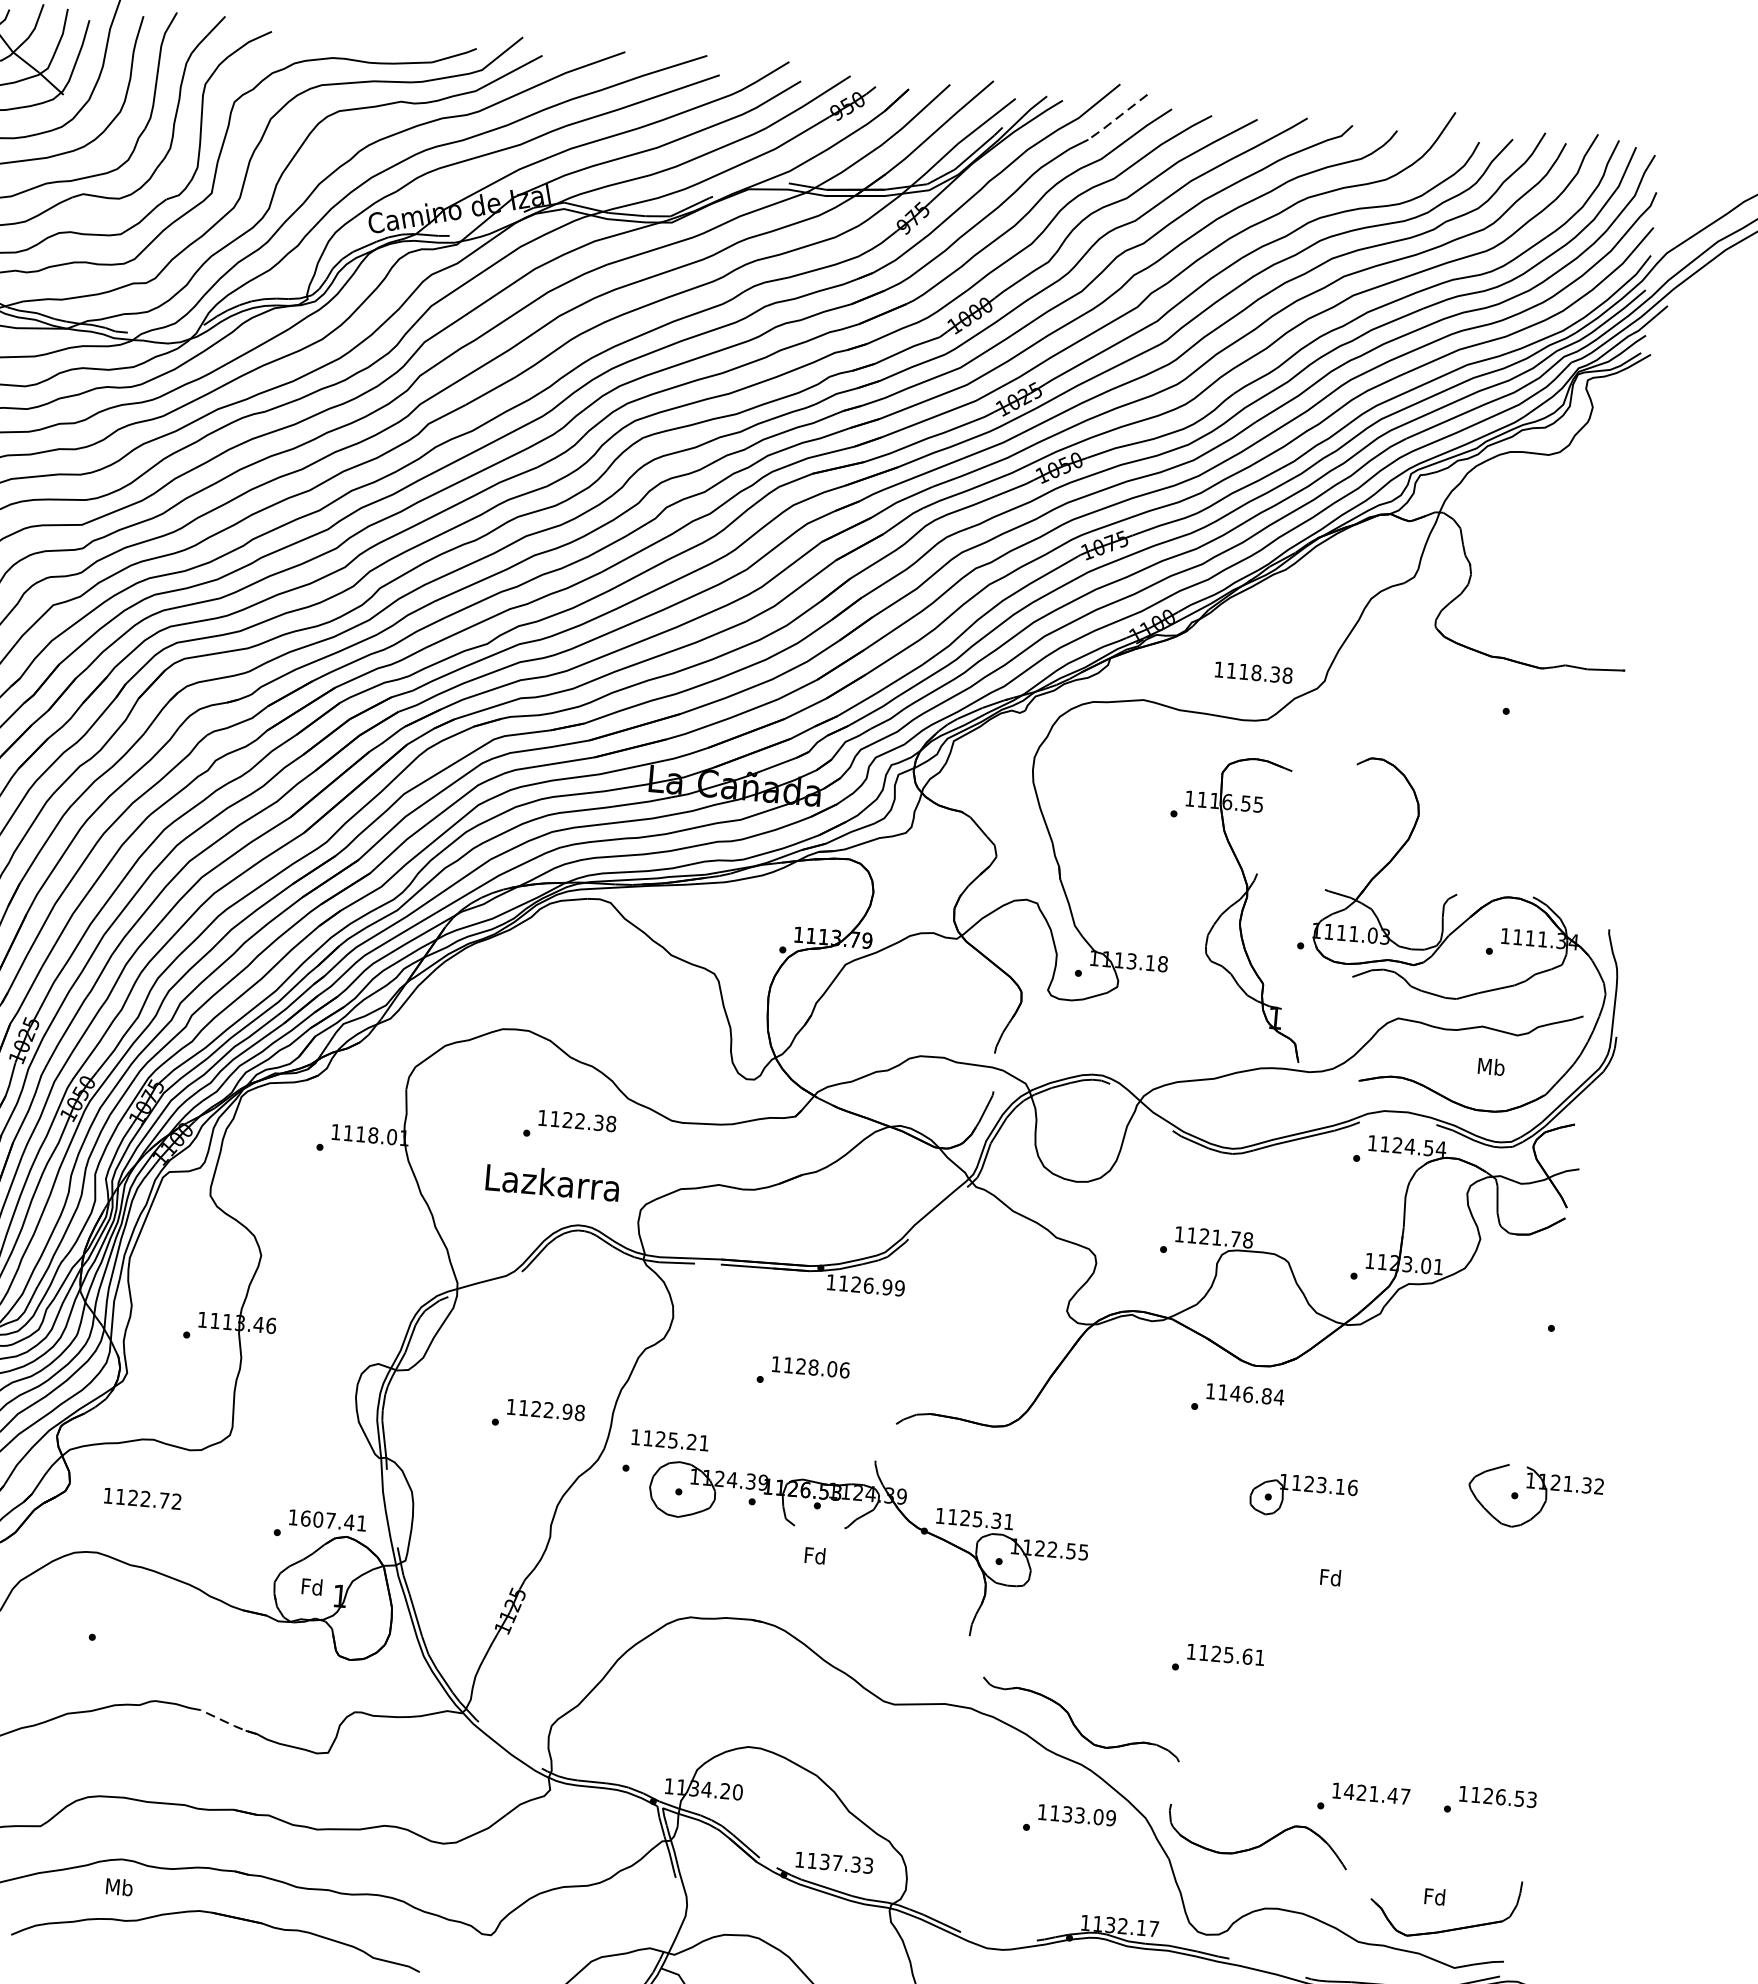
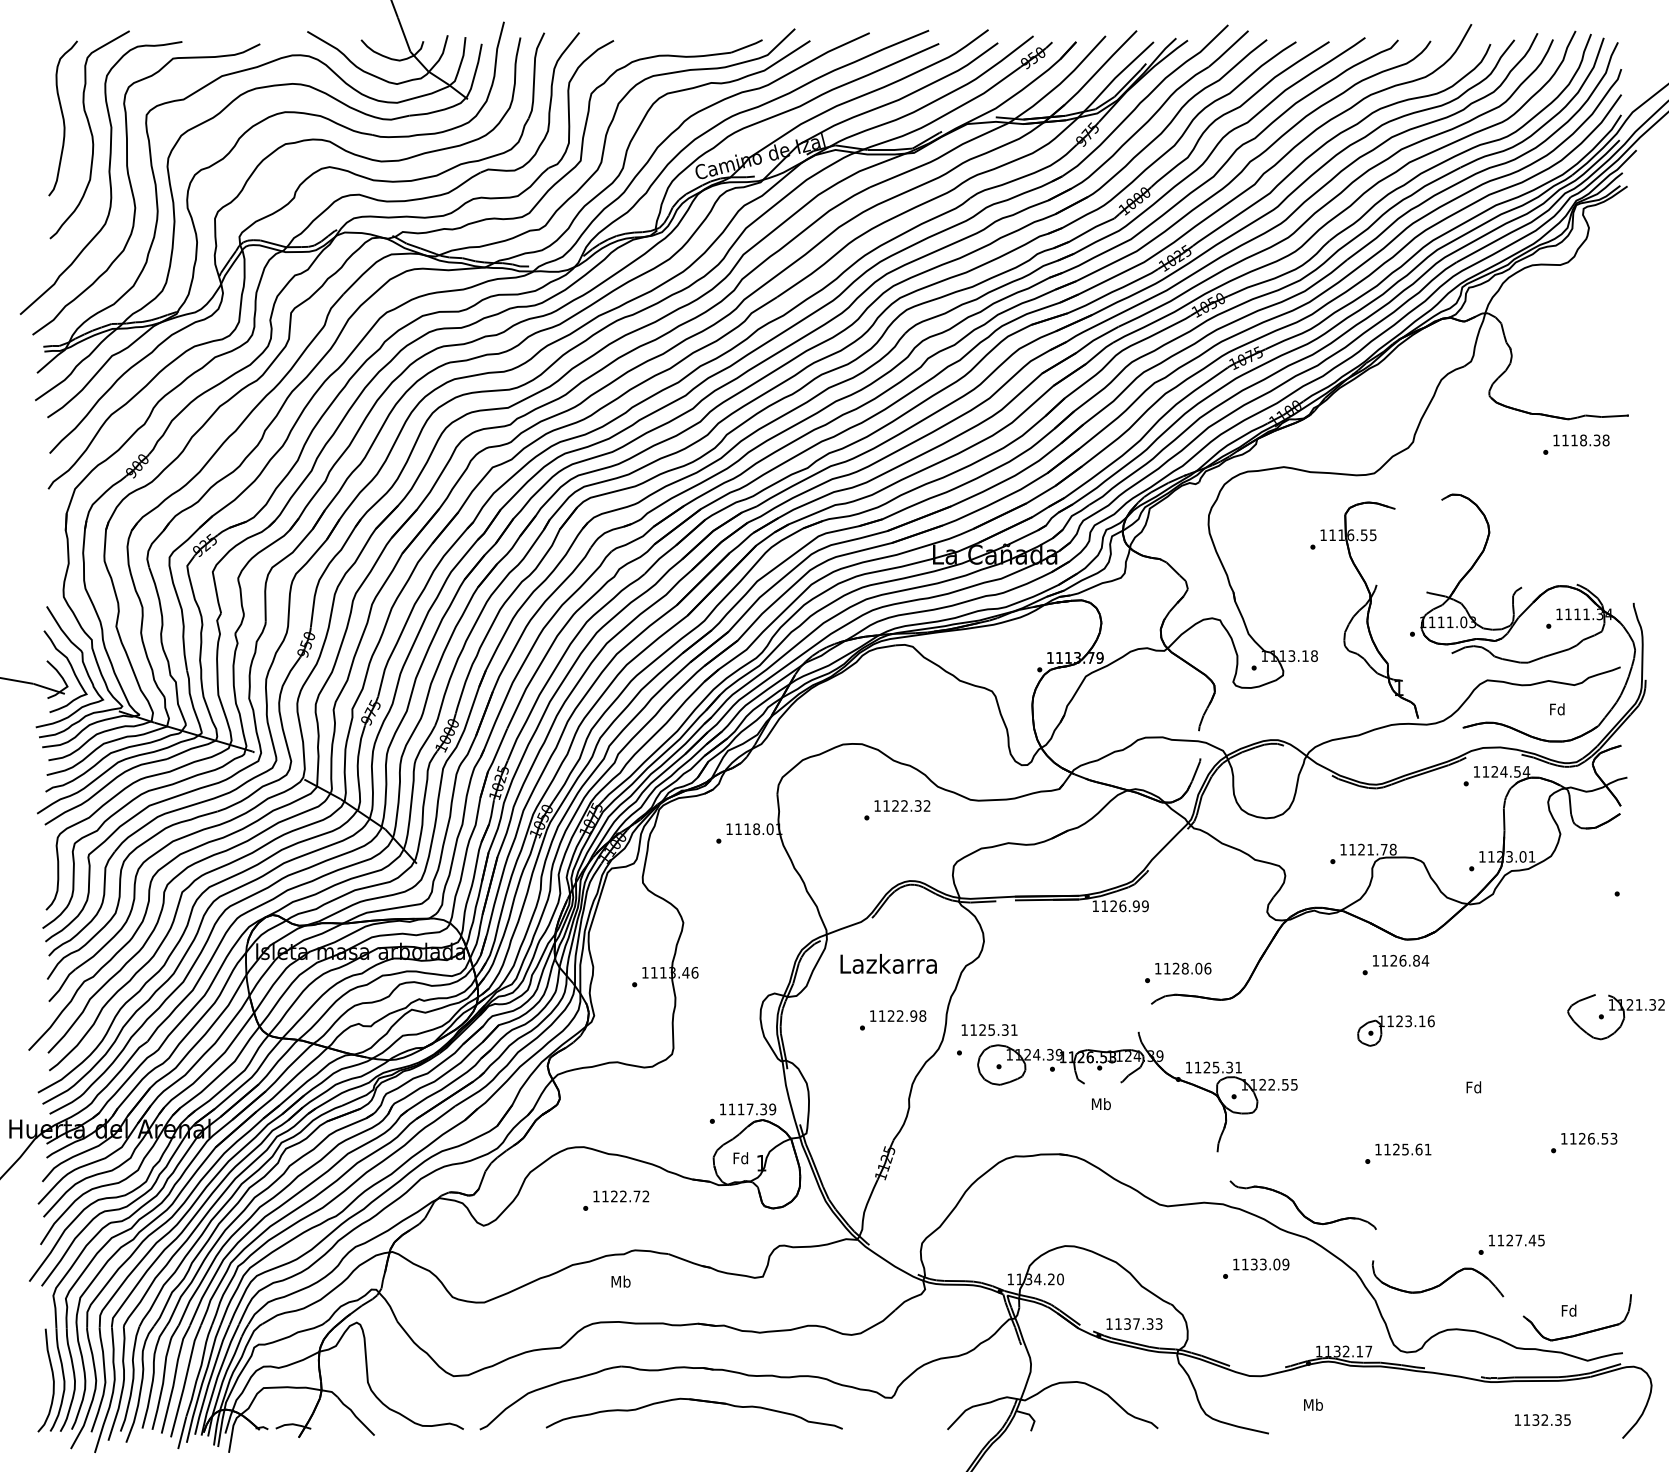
line: (1117, 117) -> (1228, 49), dashed -> solid
text: (1253, 672) -> (1581, 440), moved
text: (1491, 1067) -> (1557, 709), Mb -> Fd
text: (610, 1123) -> (926, 805), 1122.38 -> 1122.32
text: (552, 1182) -> (888, 963), moved
text: (803, 1372) -> (1178, 972), moved
text: (1235, 1393) -> (1393, 960), 1146.84 -> 1126.84
text: (692, 1442) -> (1005, 1030), 1125.21 -> 1125.31
part: (1302, 1496) -> (1395, 1030), moved
text: (142, 1498) -> (621, 1196), moved
text: (334, 1521) -> (752, 1109), 1607.41 -> 1117.39
text: (815, 1556) -> (1101, 1104), Fd -> Mb
line: (230, 1724) -> (690, 1262), dashed -> solid
text: (1376, 1794) -> (1520, 1240), 1421.47 -> 1127.45
text: (1491, 1801) -> (1584, 1142), moved
text: (1070, 1820) -> (1256, 1268), moved
text: (118, 1886) -> (620, 1281), moved

